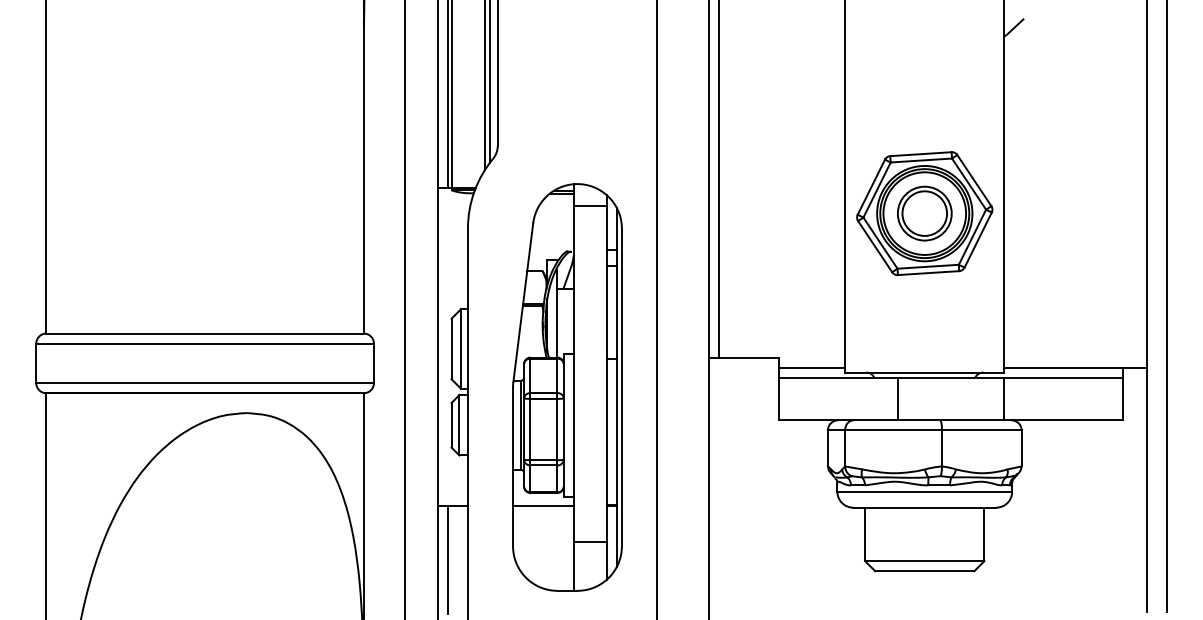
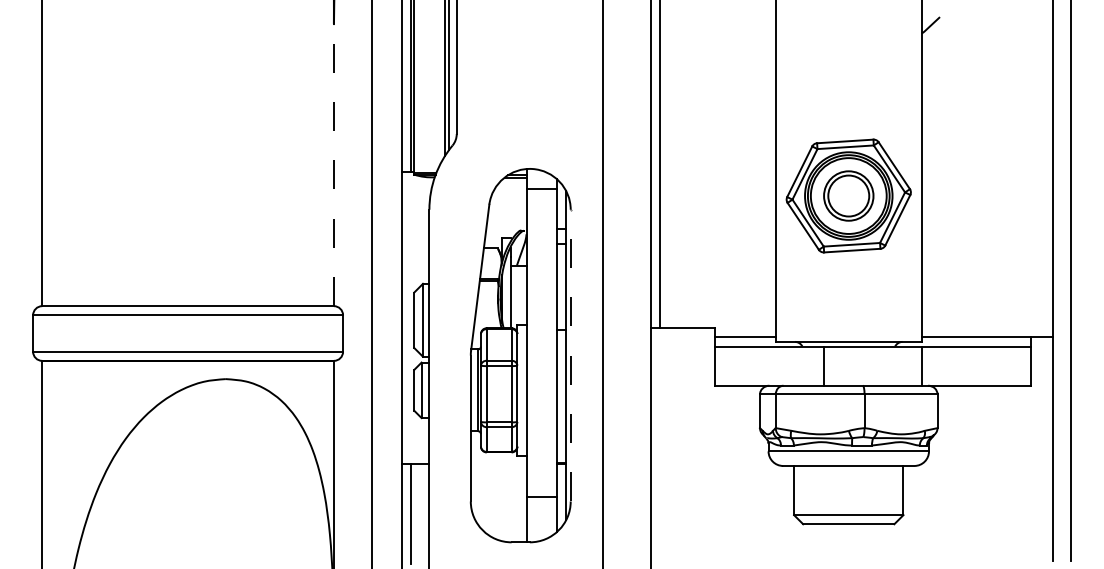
line: (363, 179) -> (333, 164), solid -> dashed
line: (621, 387) -> (570, 355), solid -> dashed
line: (543, 506) -> (498, 464), removed

